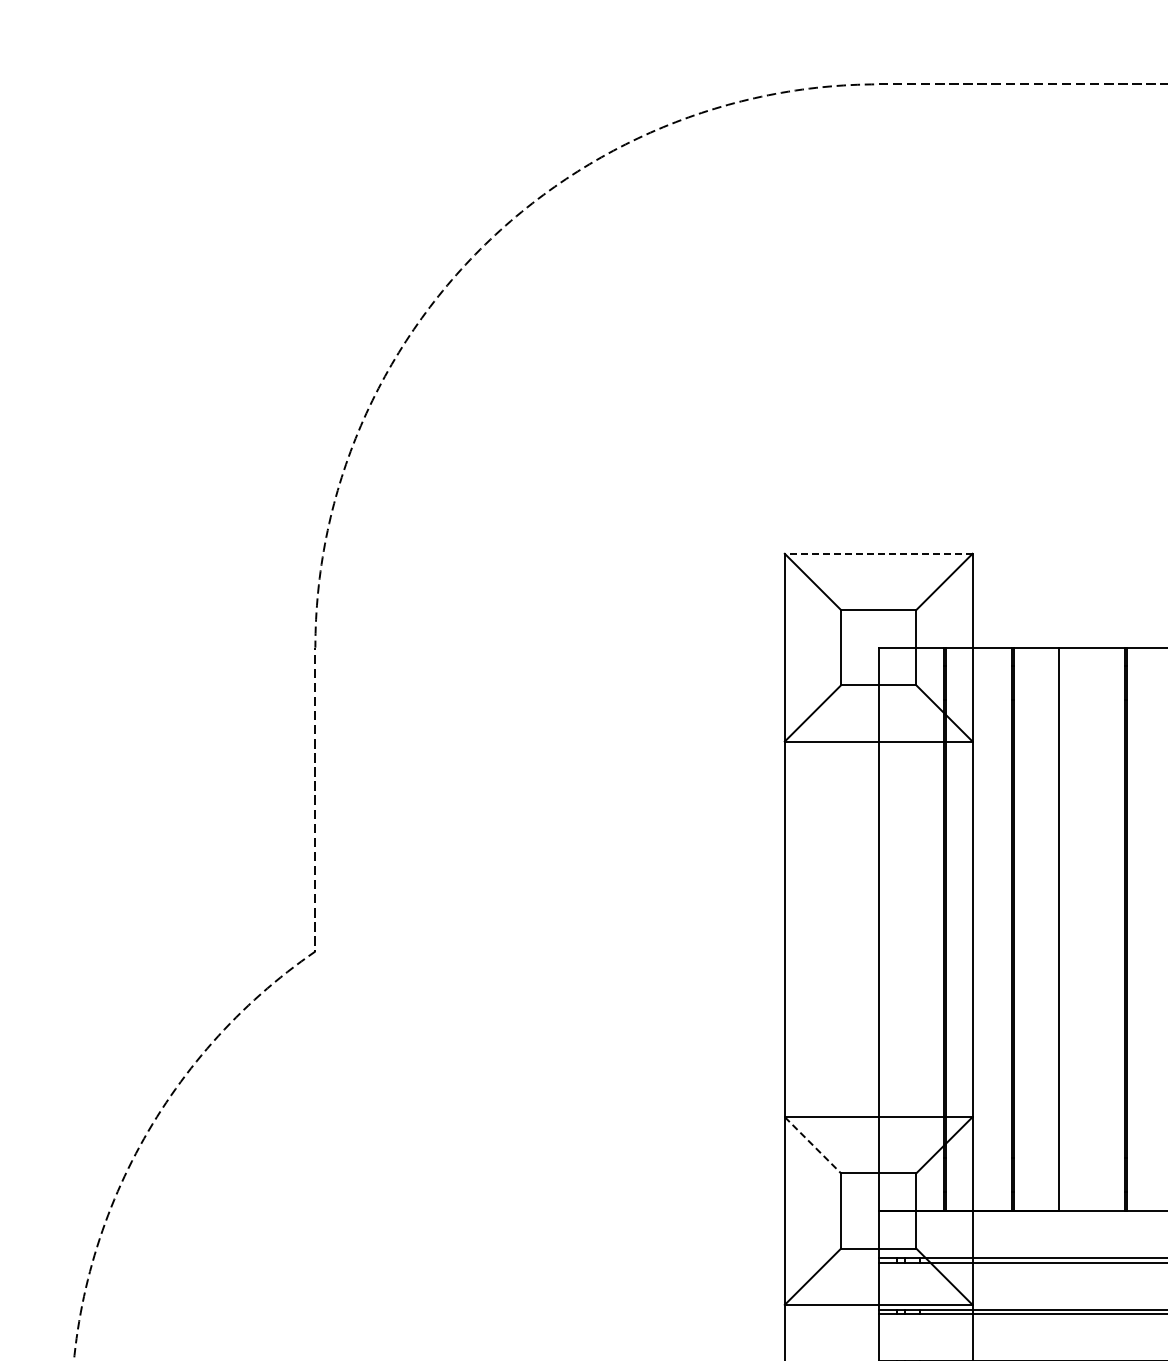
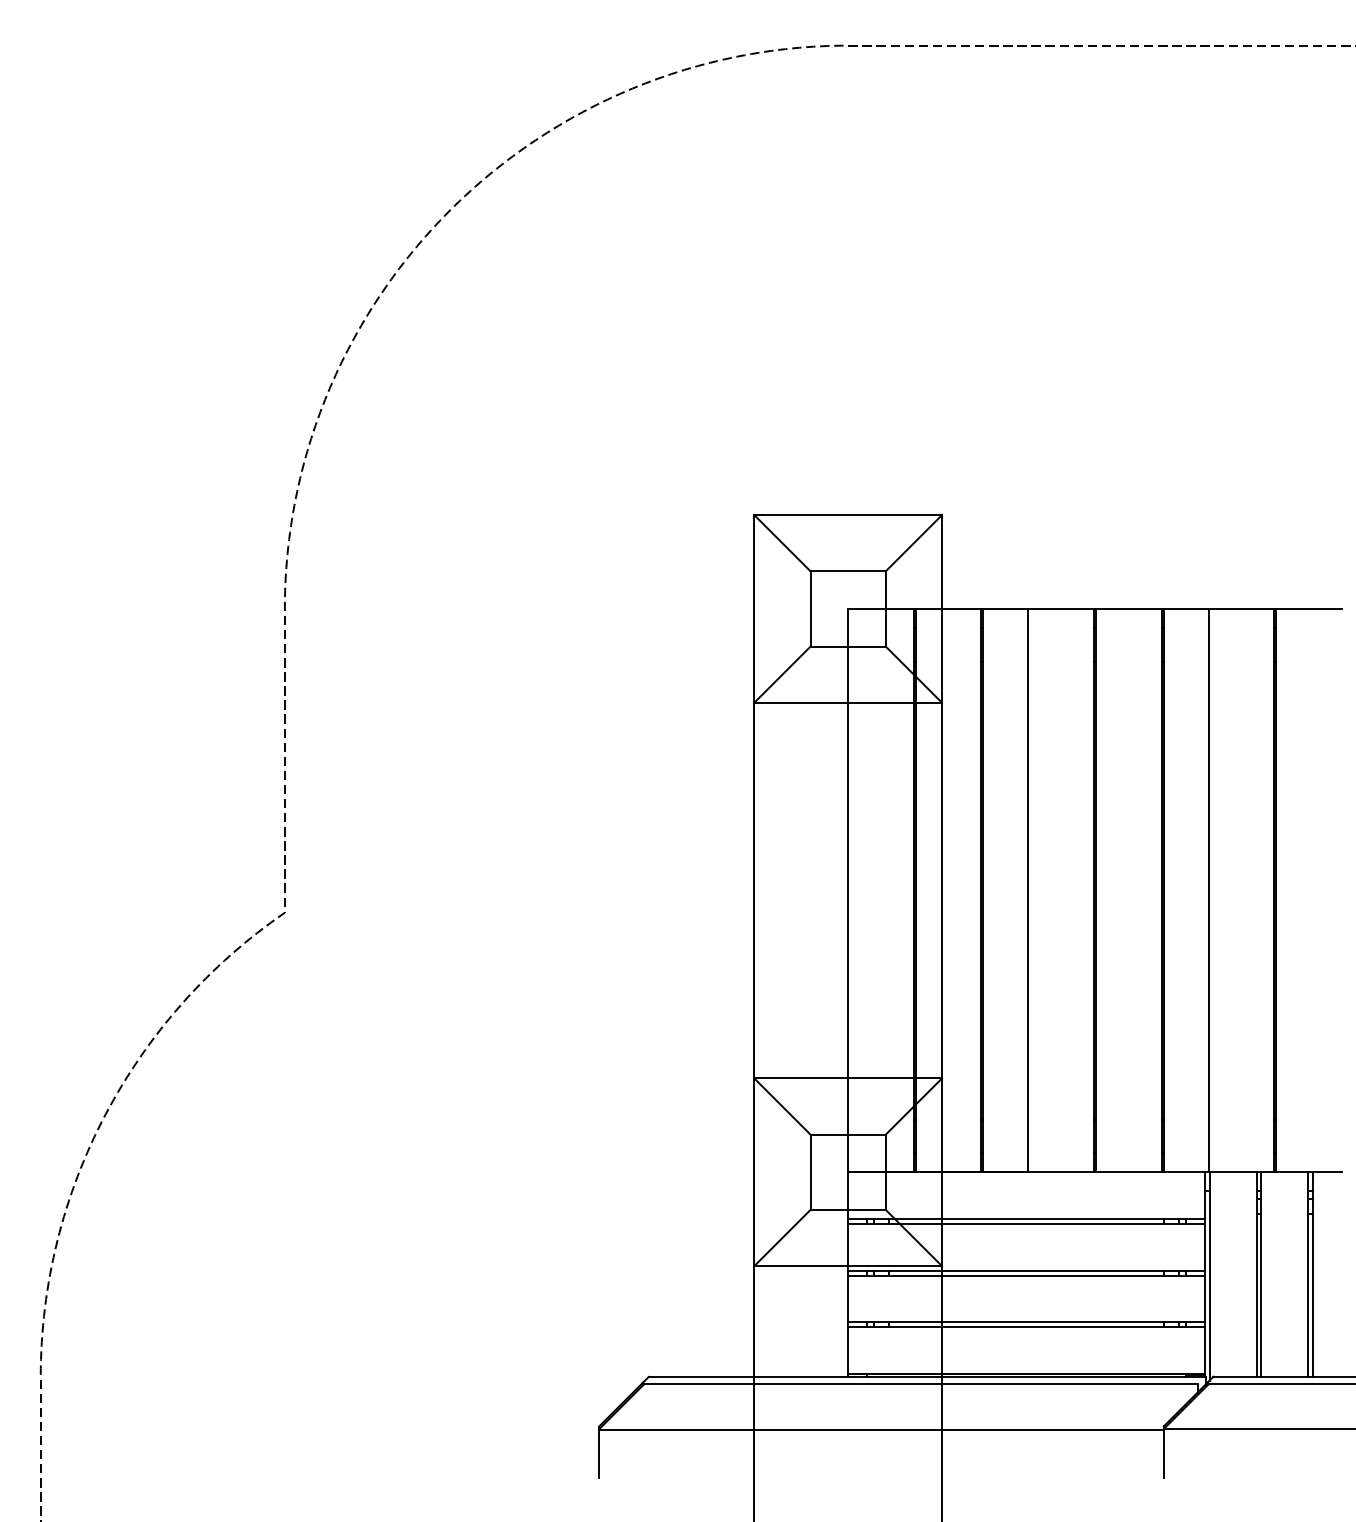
line: (879, 554) -> (848, 515), dashed -> solid
line: (813, 1145) -> (782, 1106), dashed -> solid

